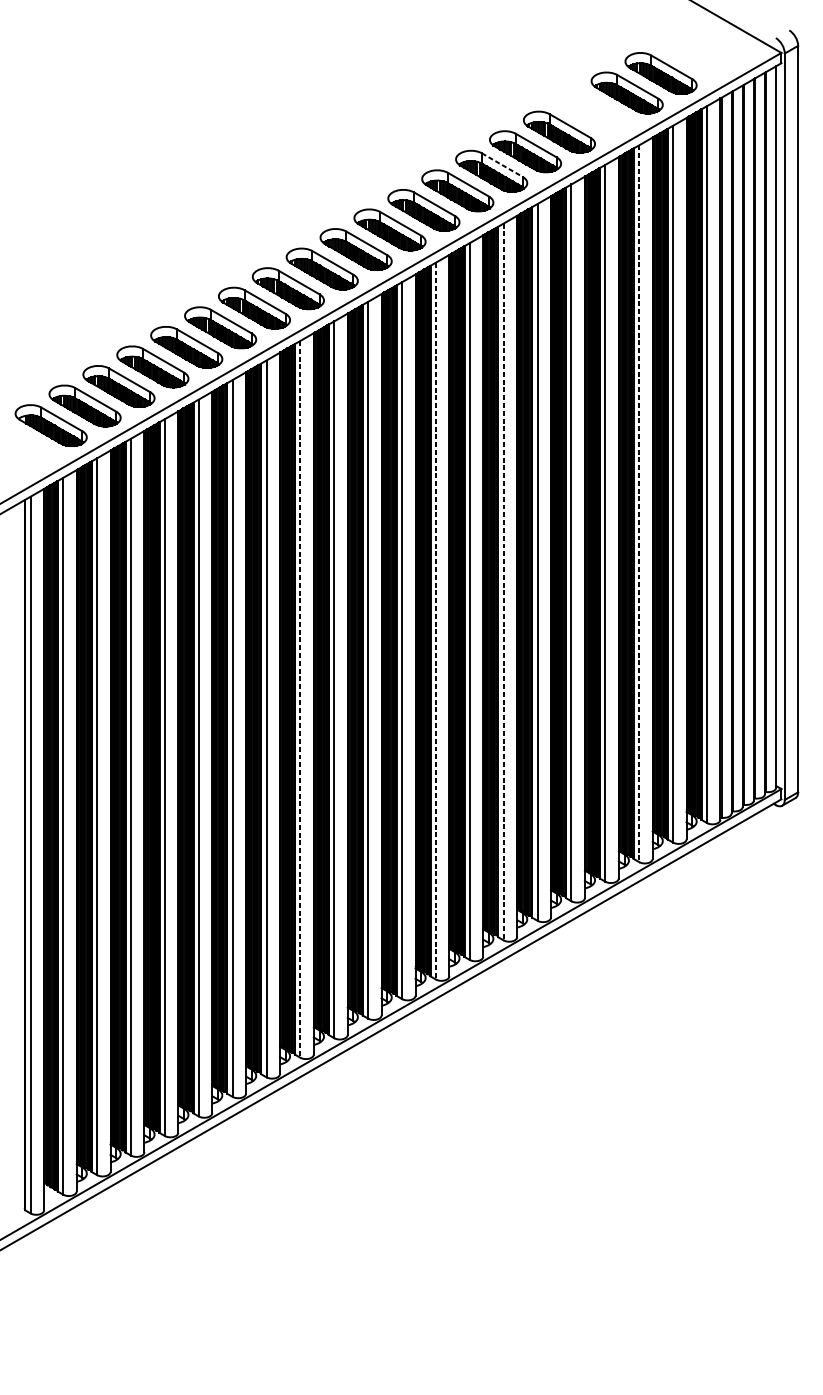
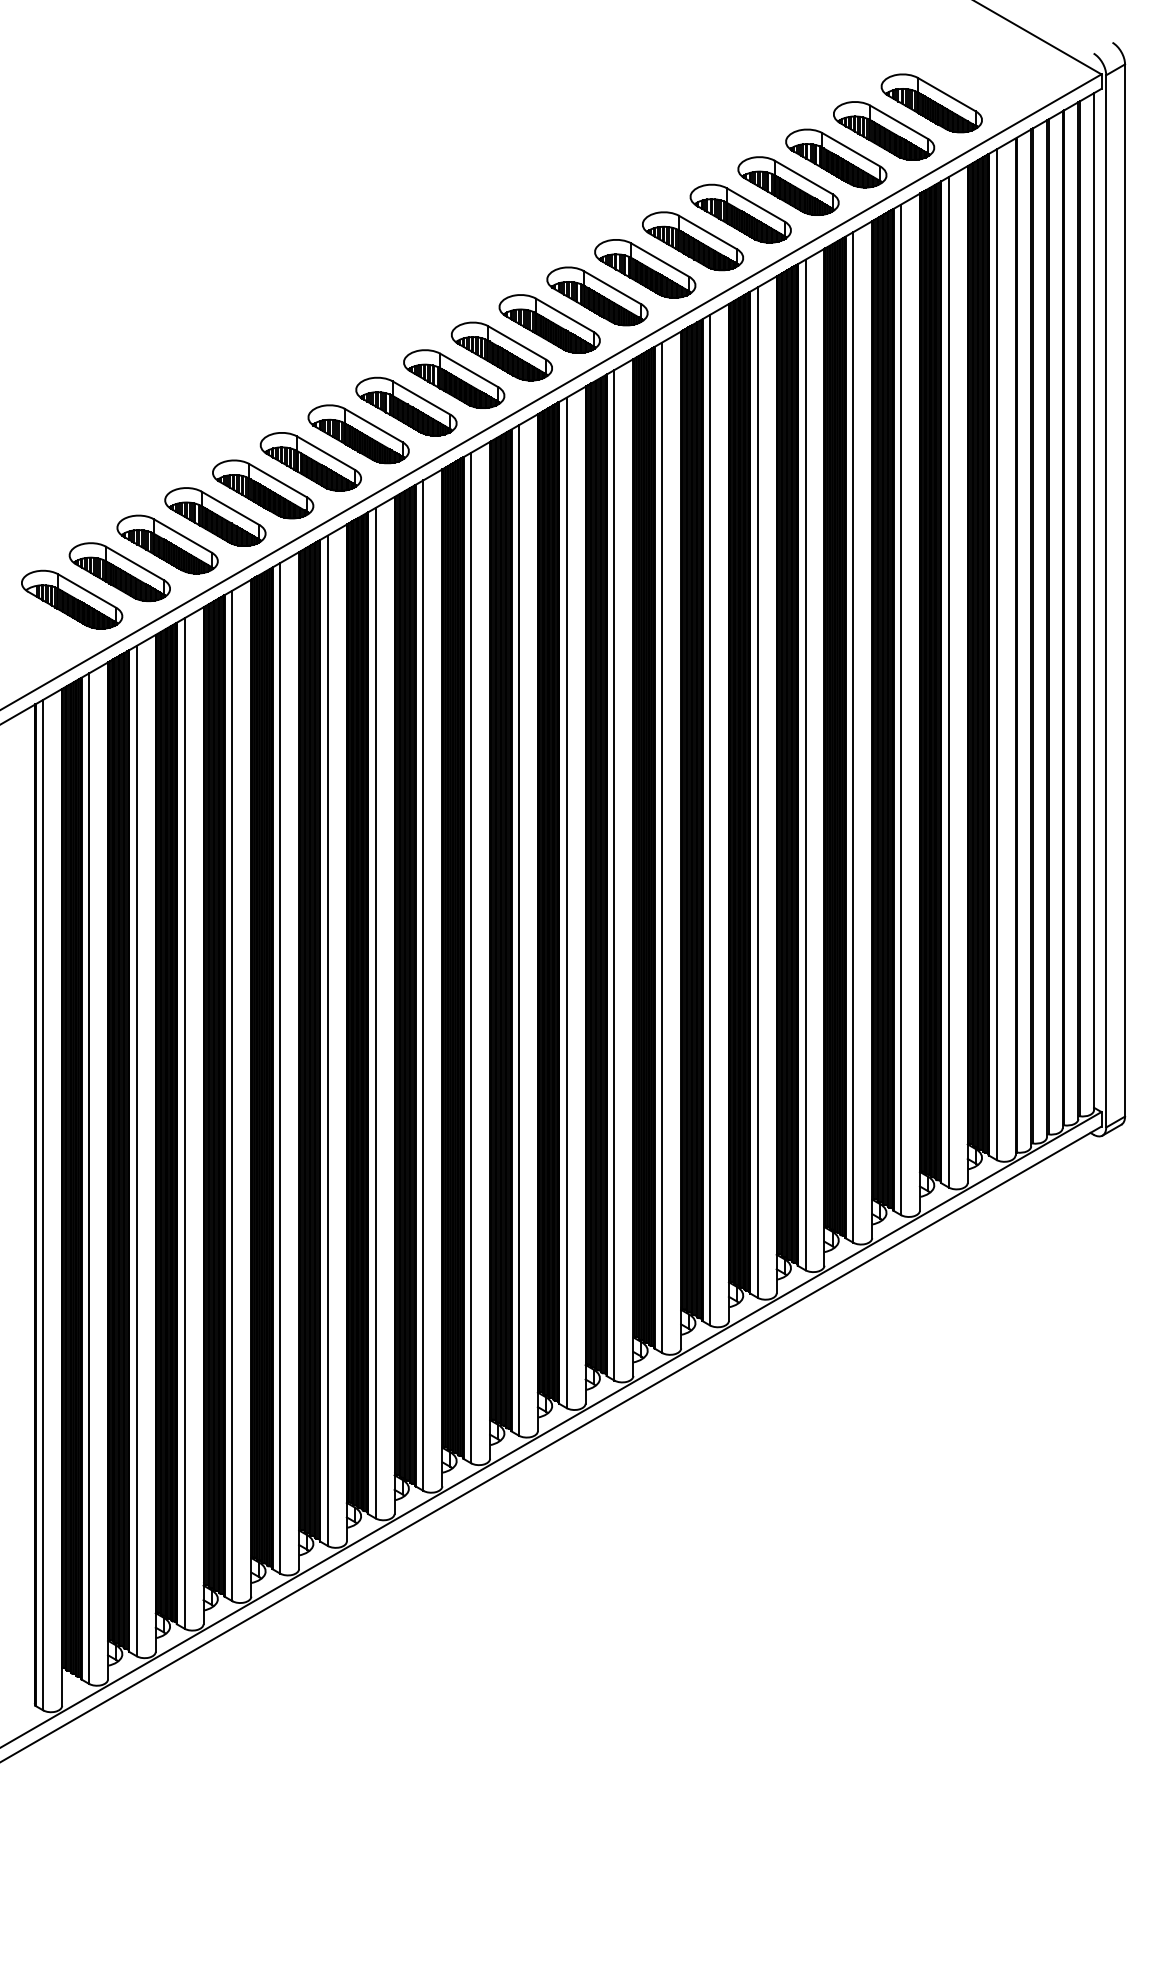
part: (593, 112) -> (836, 158), added
line: (502, 165) -> (708, 232), dashed -> solid
line: (639, 504) -> (901, 710), dashed -> solid
line: (503, 582) -> (709, 820), dashed -> solid
line: (435, 621) -> (614, 875), dashed -> solid
line: (300, 699) -> (423, 986), dashed -> solid

